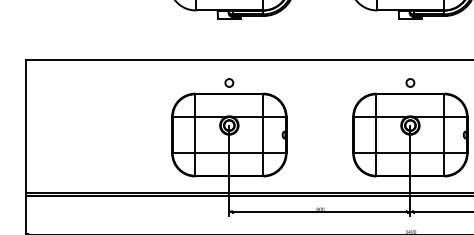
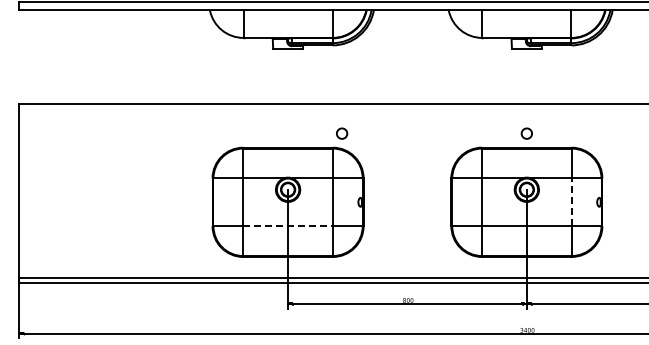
circle: (229, 82) -> (342, 133), moved
line: (444, 135) -> (571, 202), solid -> dashed
line: (229, 153) -> (288, 226), solid -> dashed

